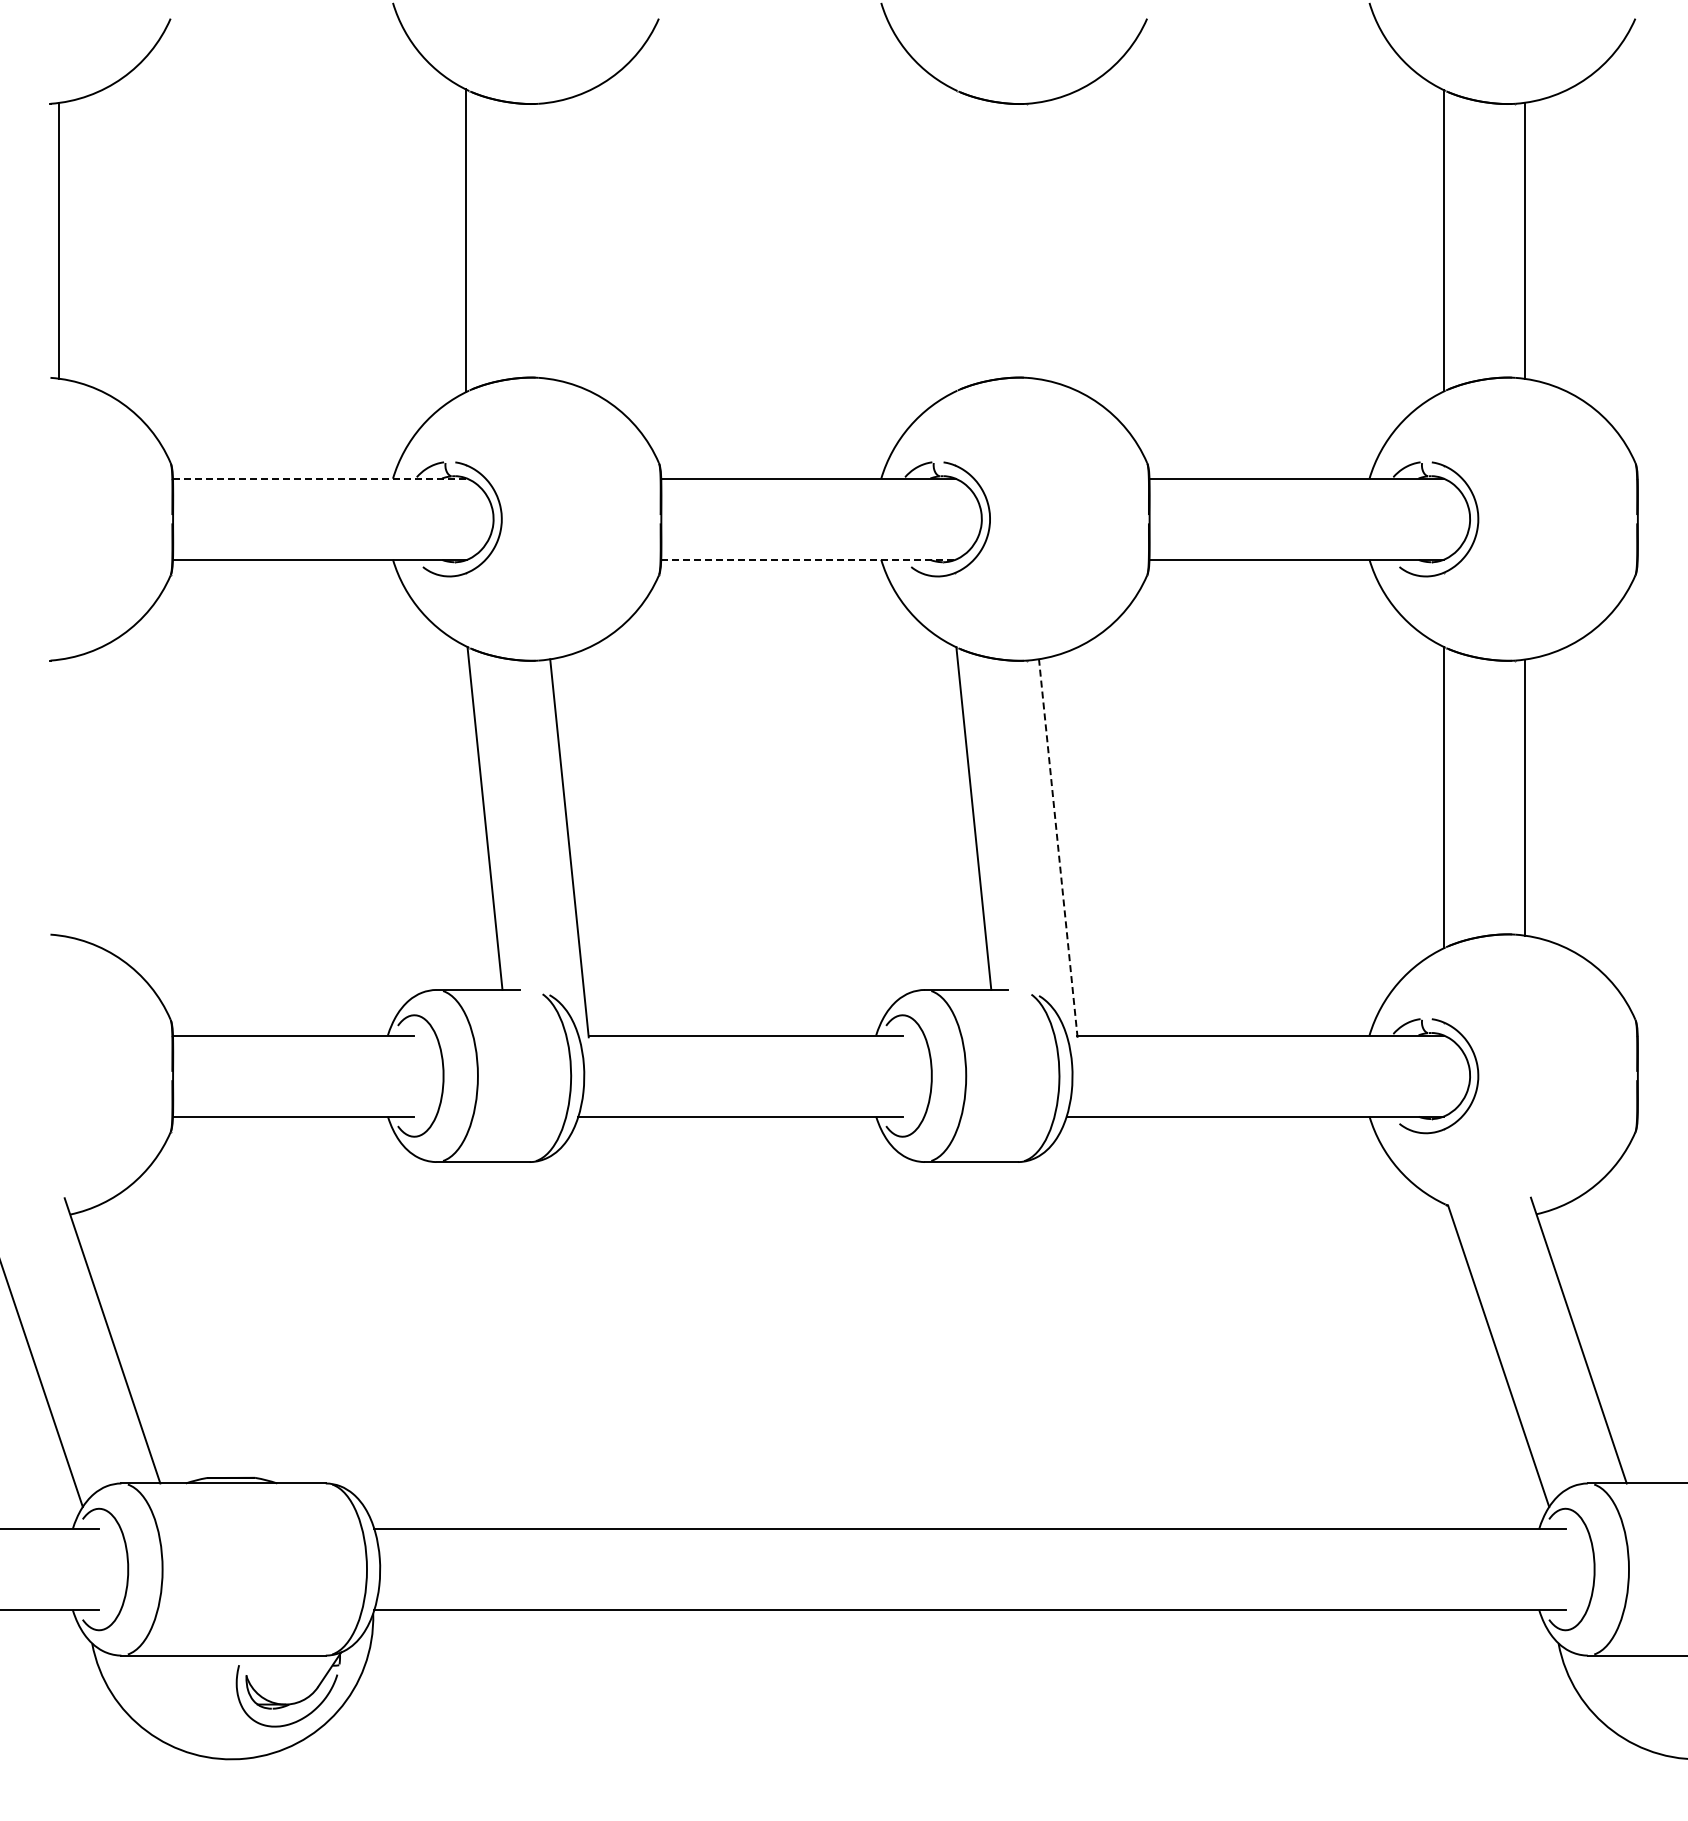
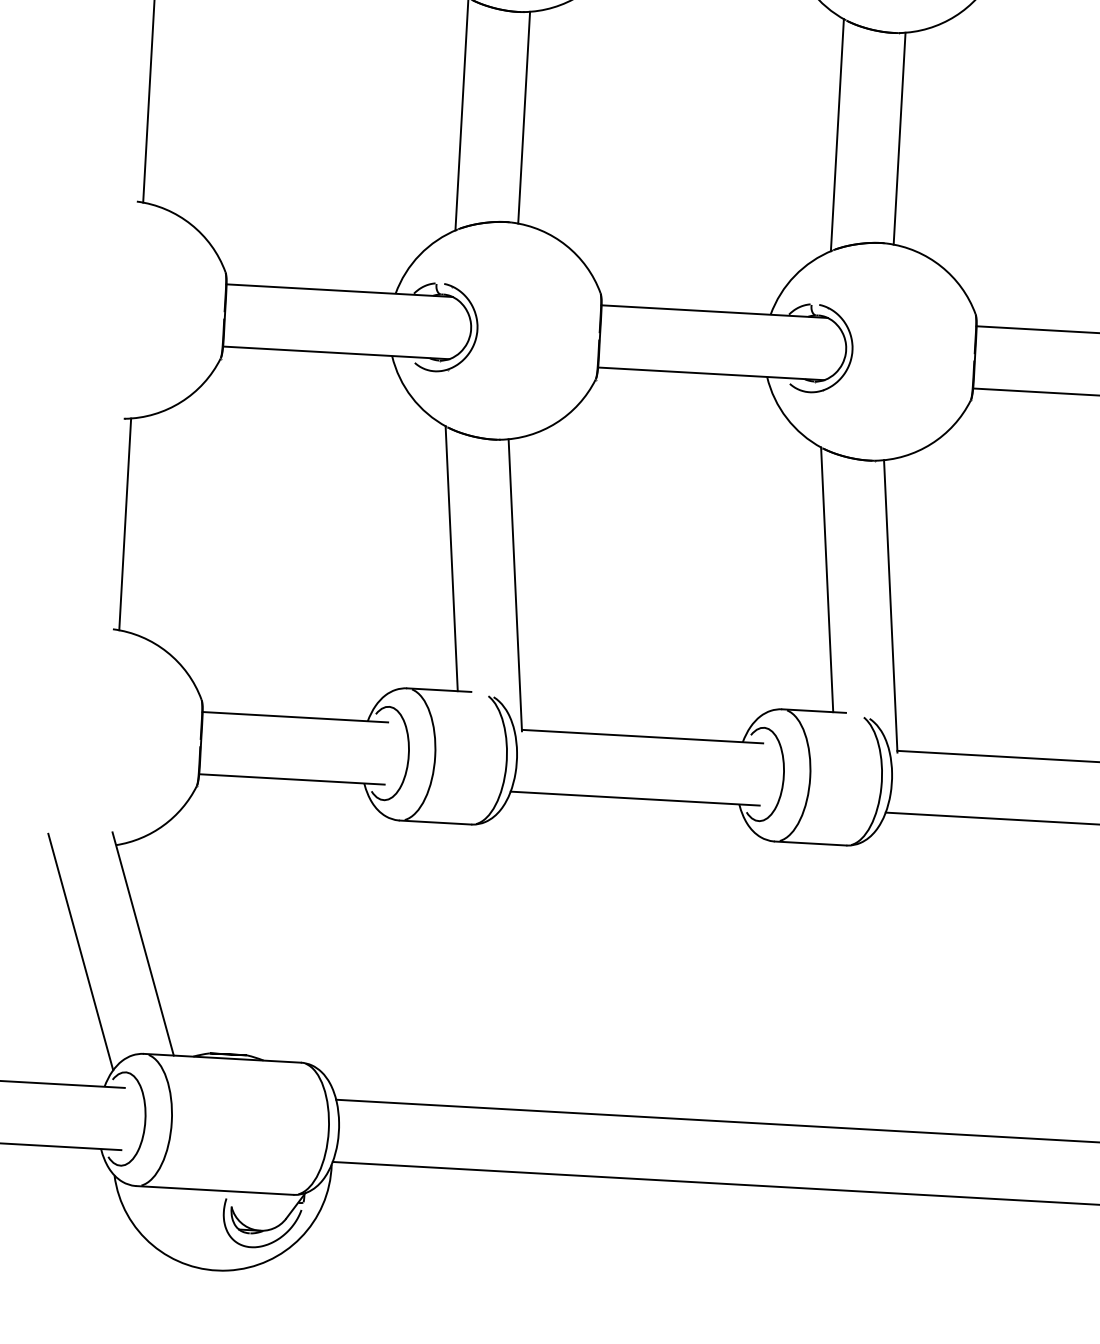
line: (547, 240) -> (524, 117), added
line: (954, 240) -> (837, 134), added
line: (1035, 240) -> (899, 138), added
line: (320, 478) -> (339, 290), dashed -> solid
line: (808, 559) -> (711, 373), dashed -> solid
line: (58, 797) -> (124, 524), added
line: (1058, 848) -> (890, 606), dashed -> solid

